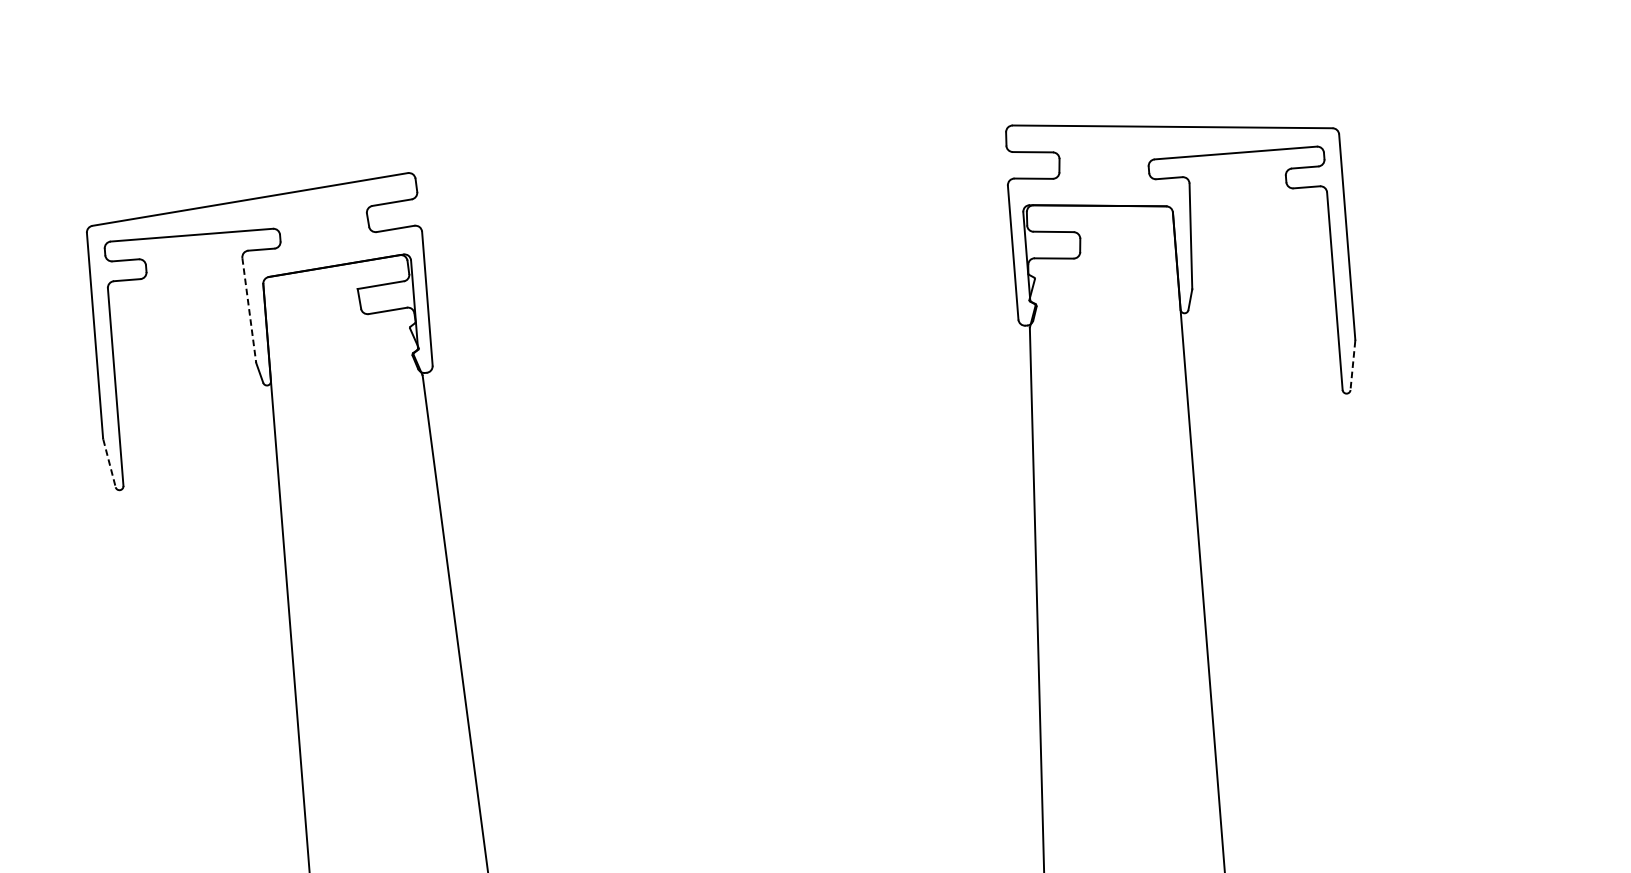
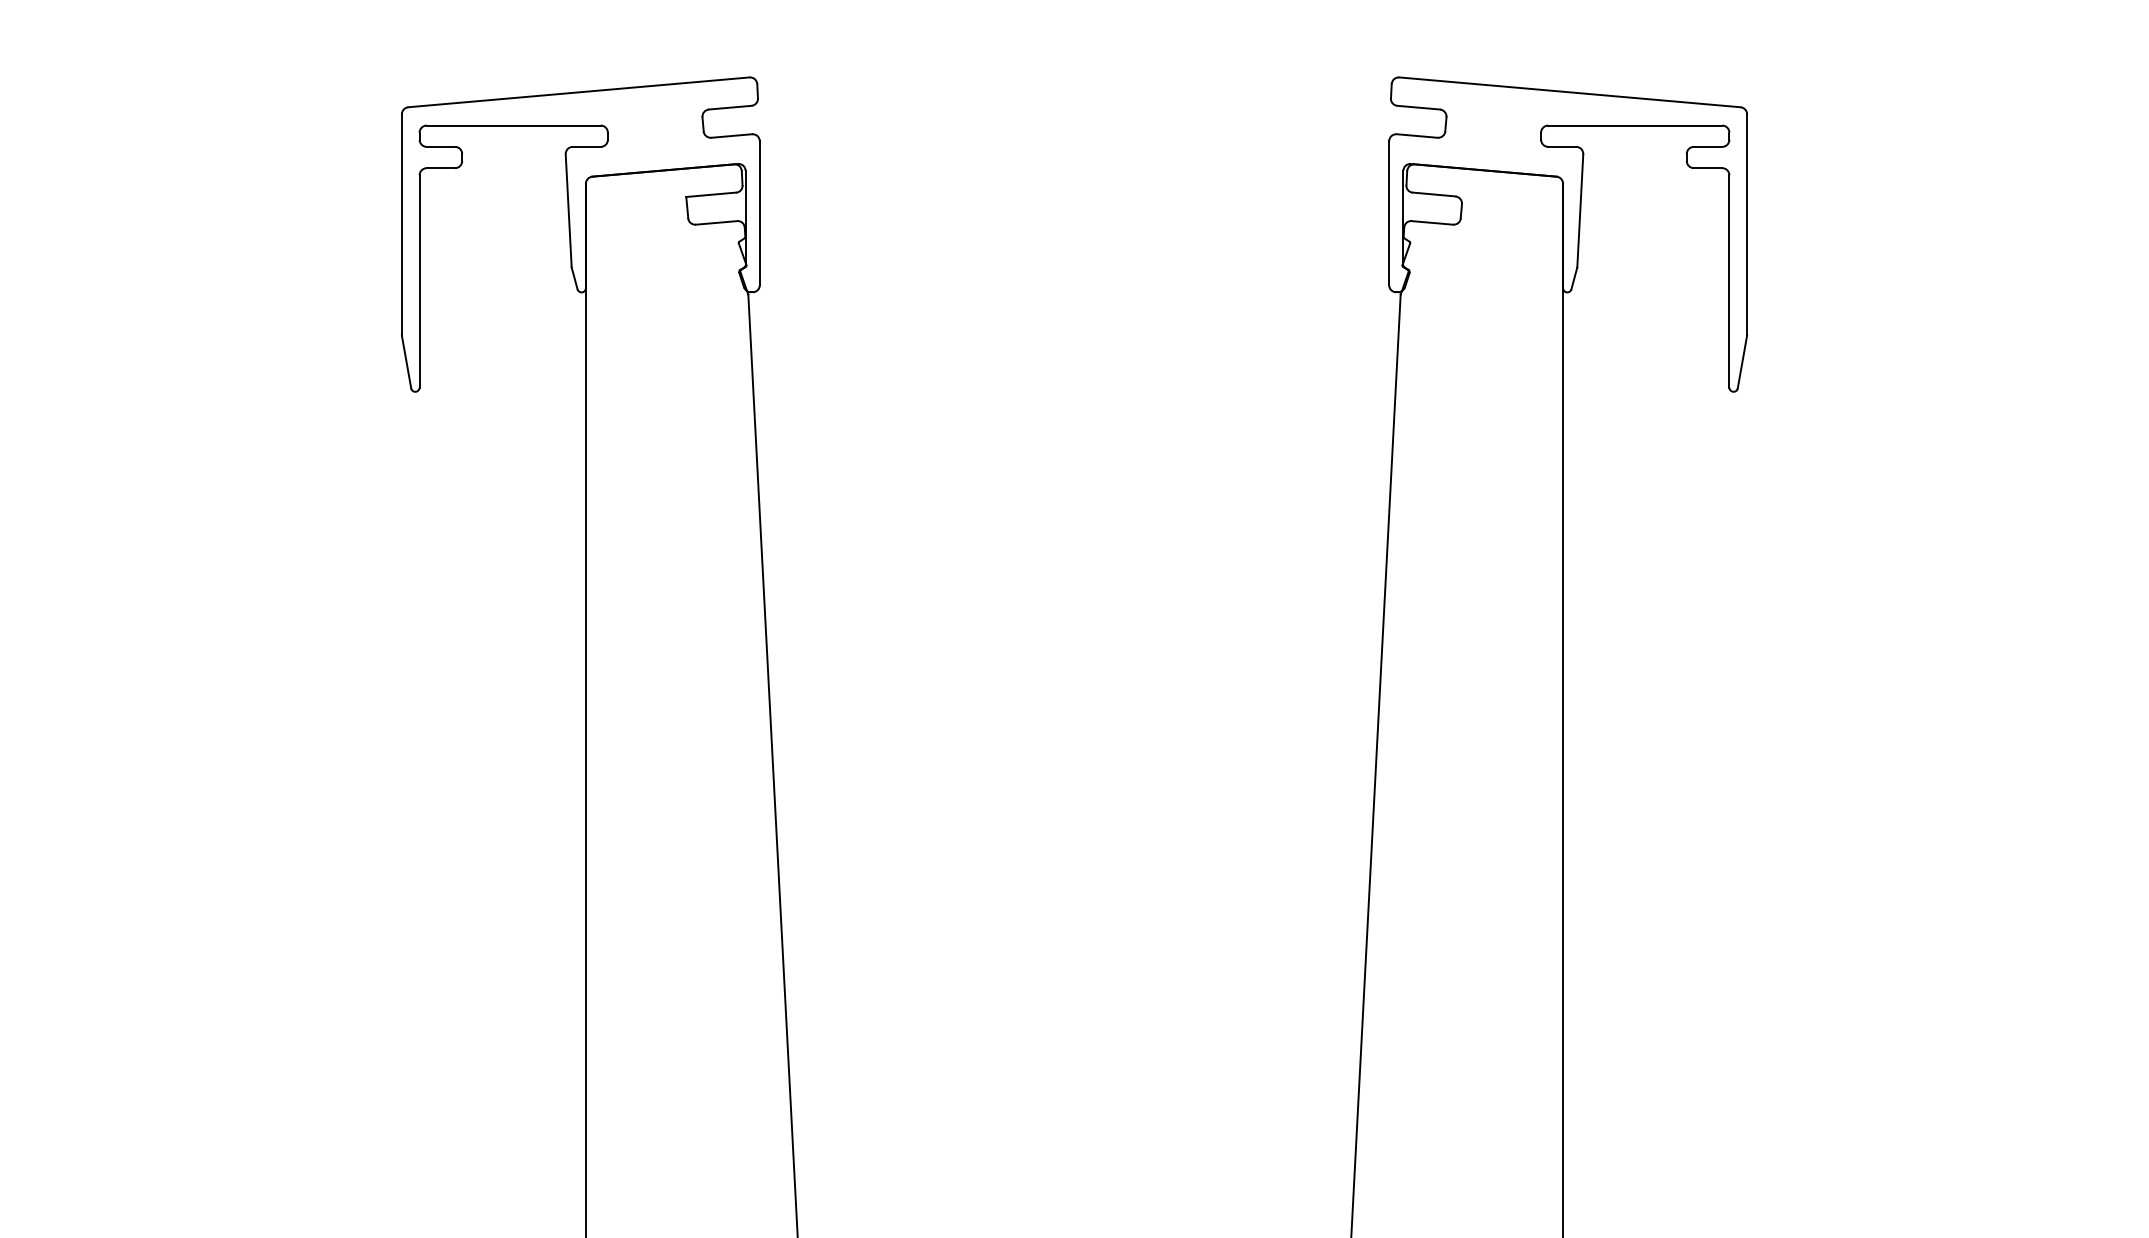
line: (249, 310) -> (568, 210), dashed -> solid
line: (1353, 365) -> (1742, 362), dashed -> solid
line: (109, 463) -> (406, 362), dashed -> solid

